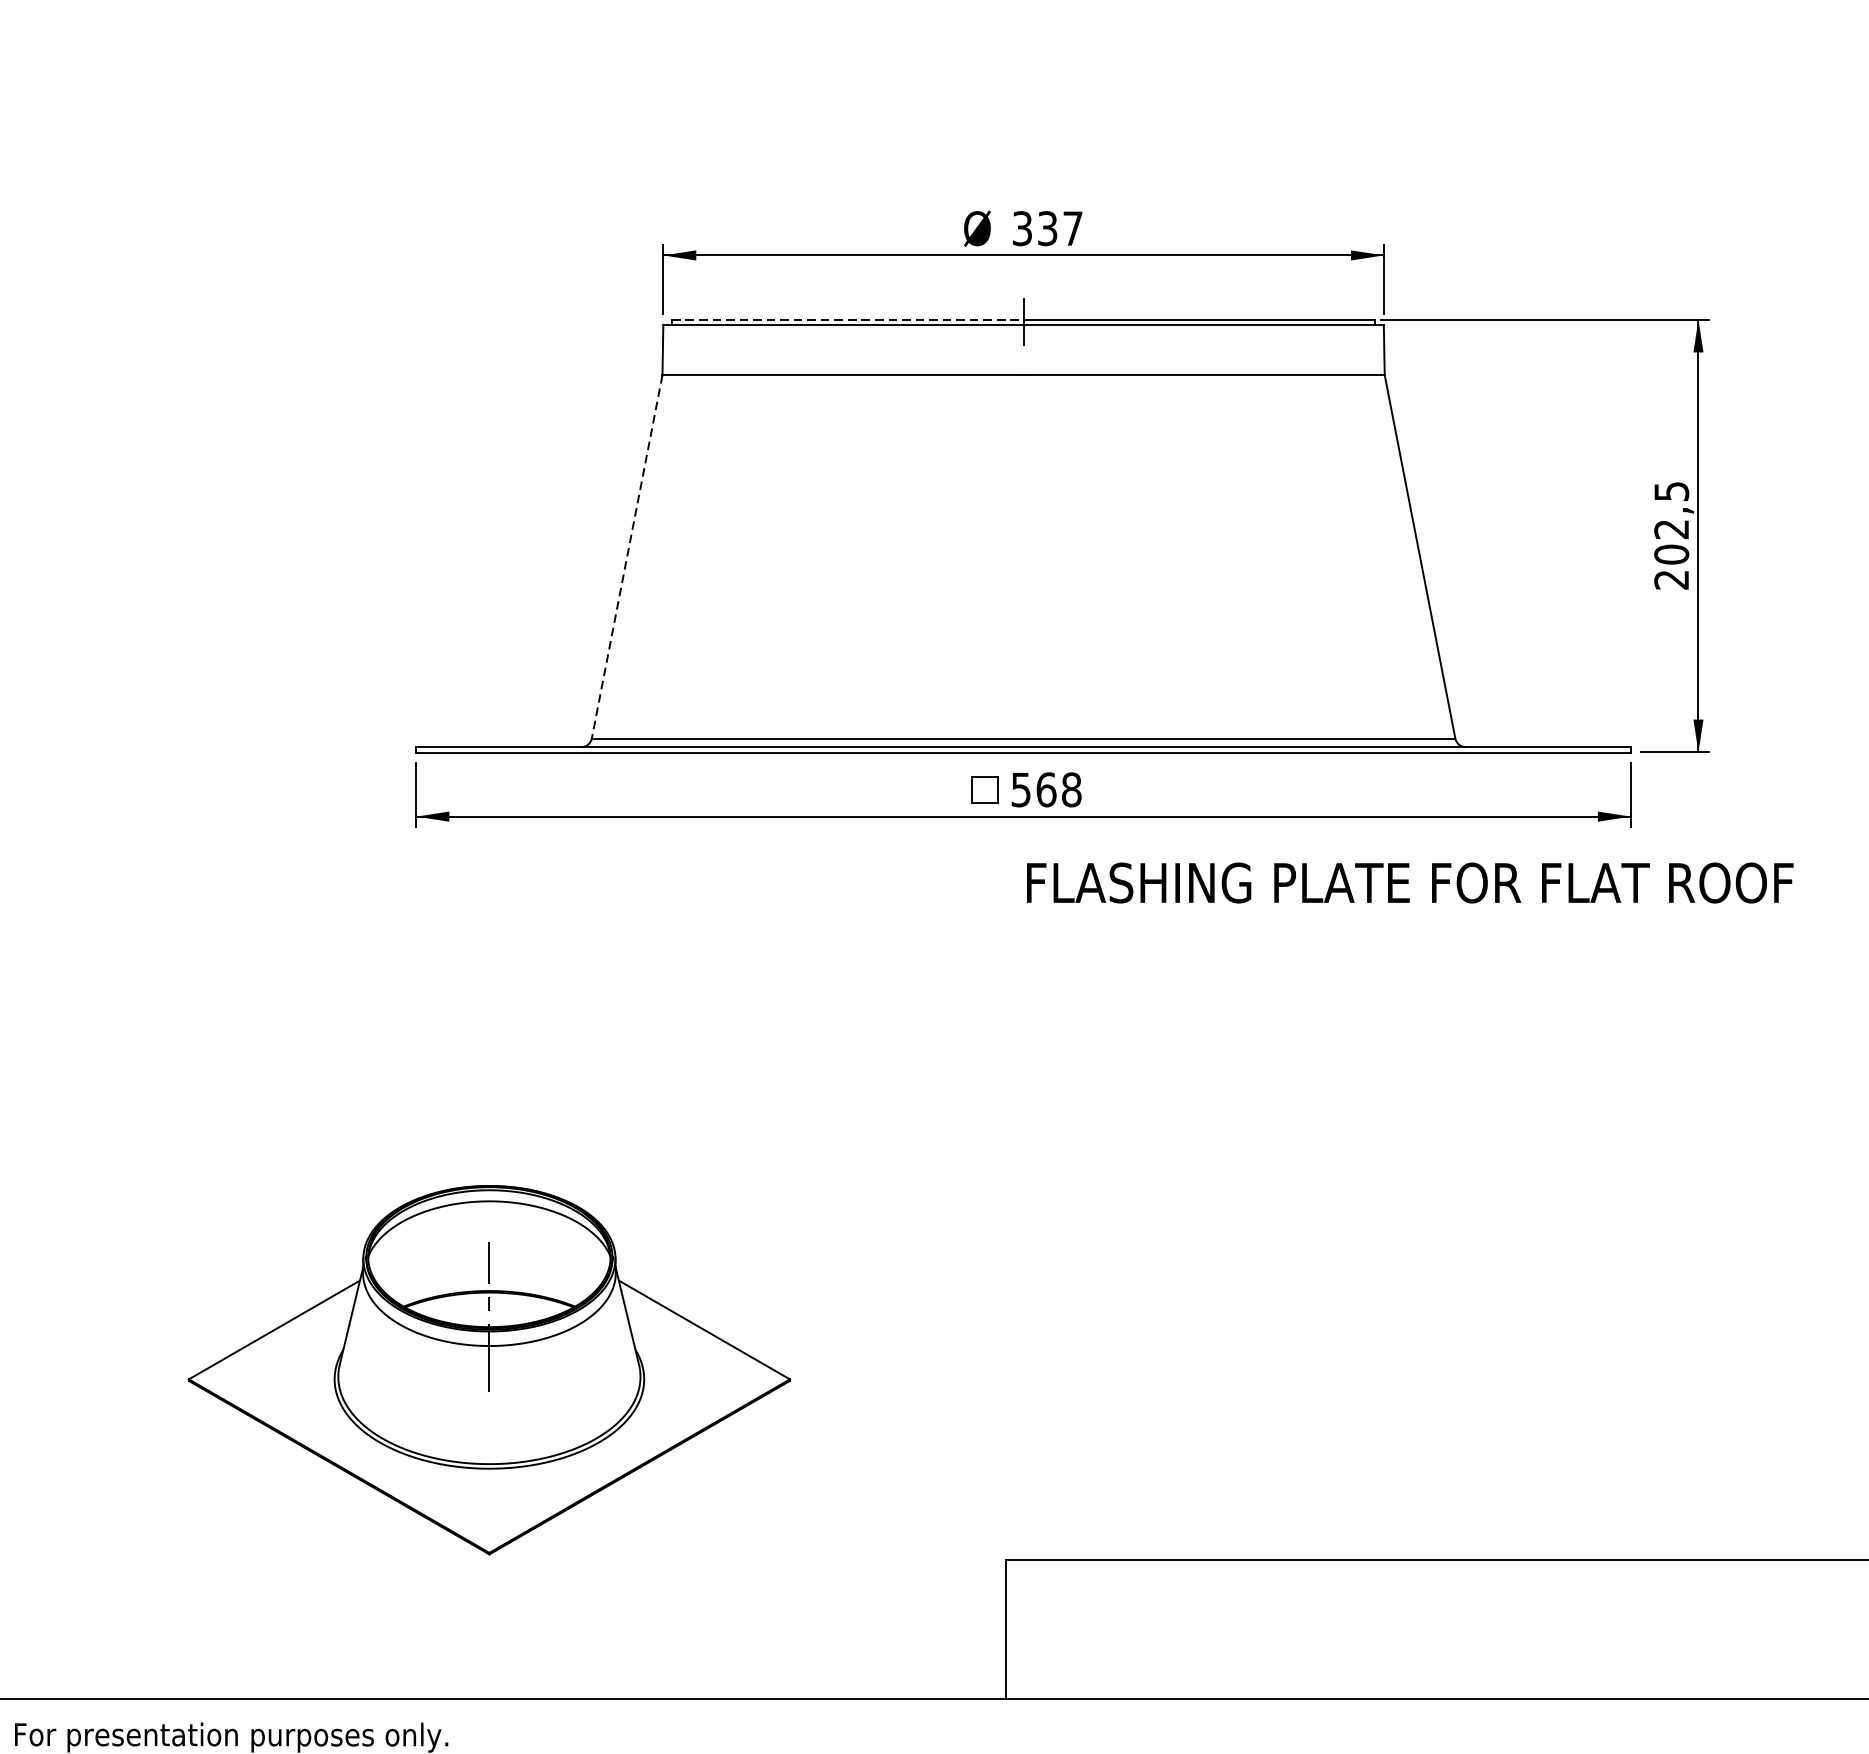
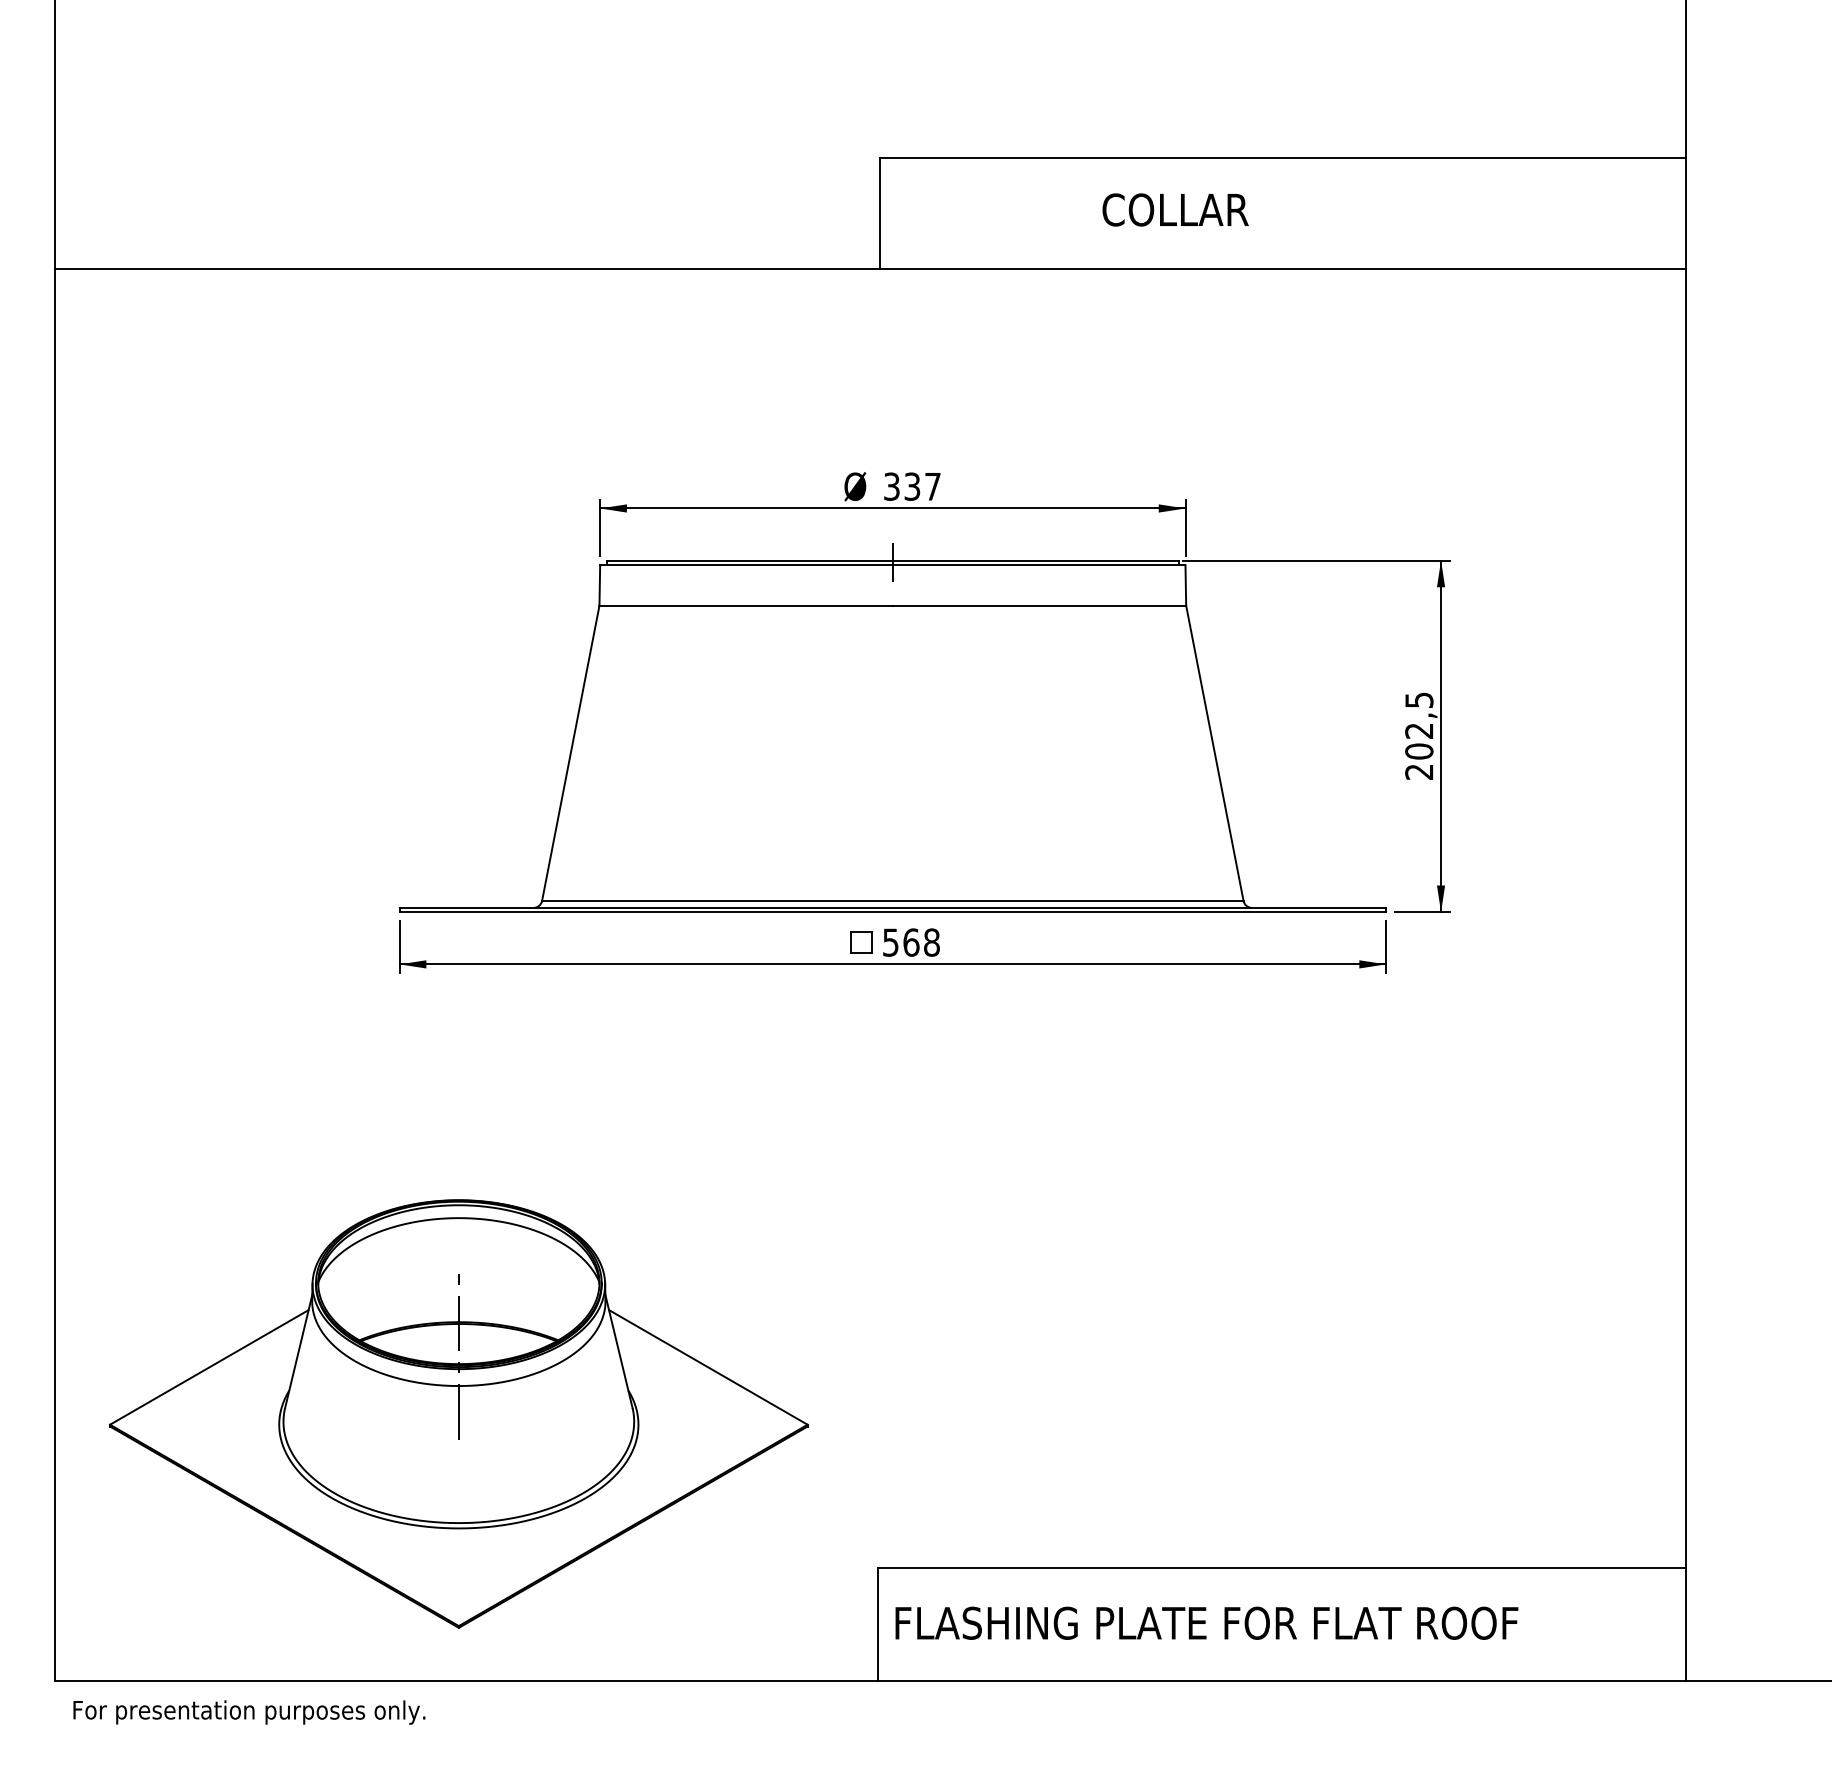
line: (847, 319) -> (749, 560), dashed -> solid
line: (626, 557) -> (570, 753), dashed -> solid
text: (1409, 882) -> (1206, 1622), moved
part: (488, 1369) -> (458, 1413), size x1.43

